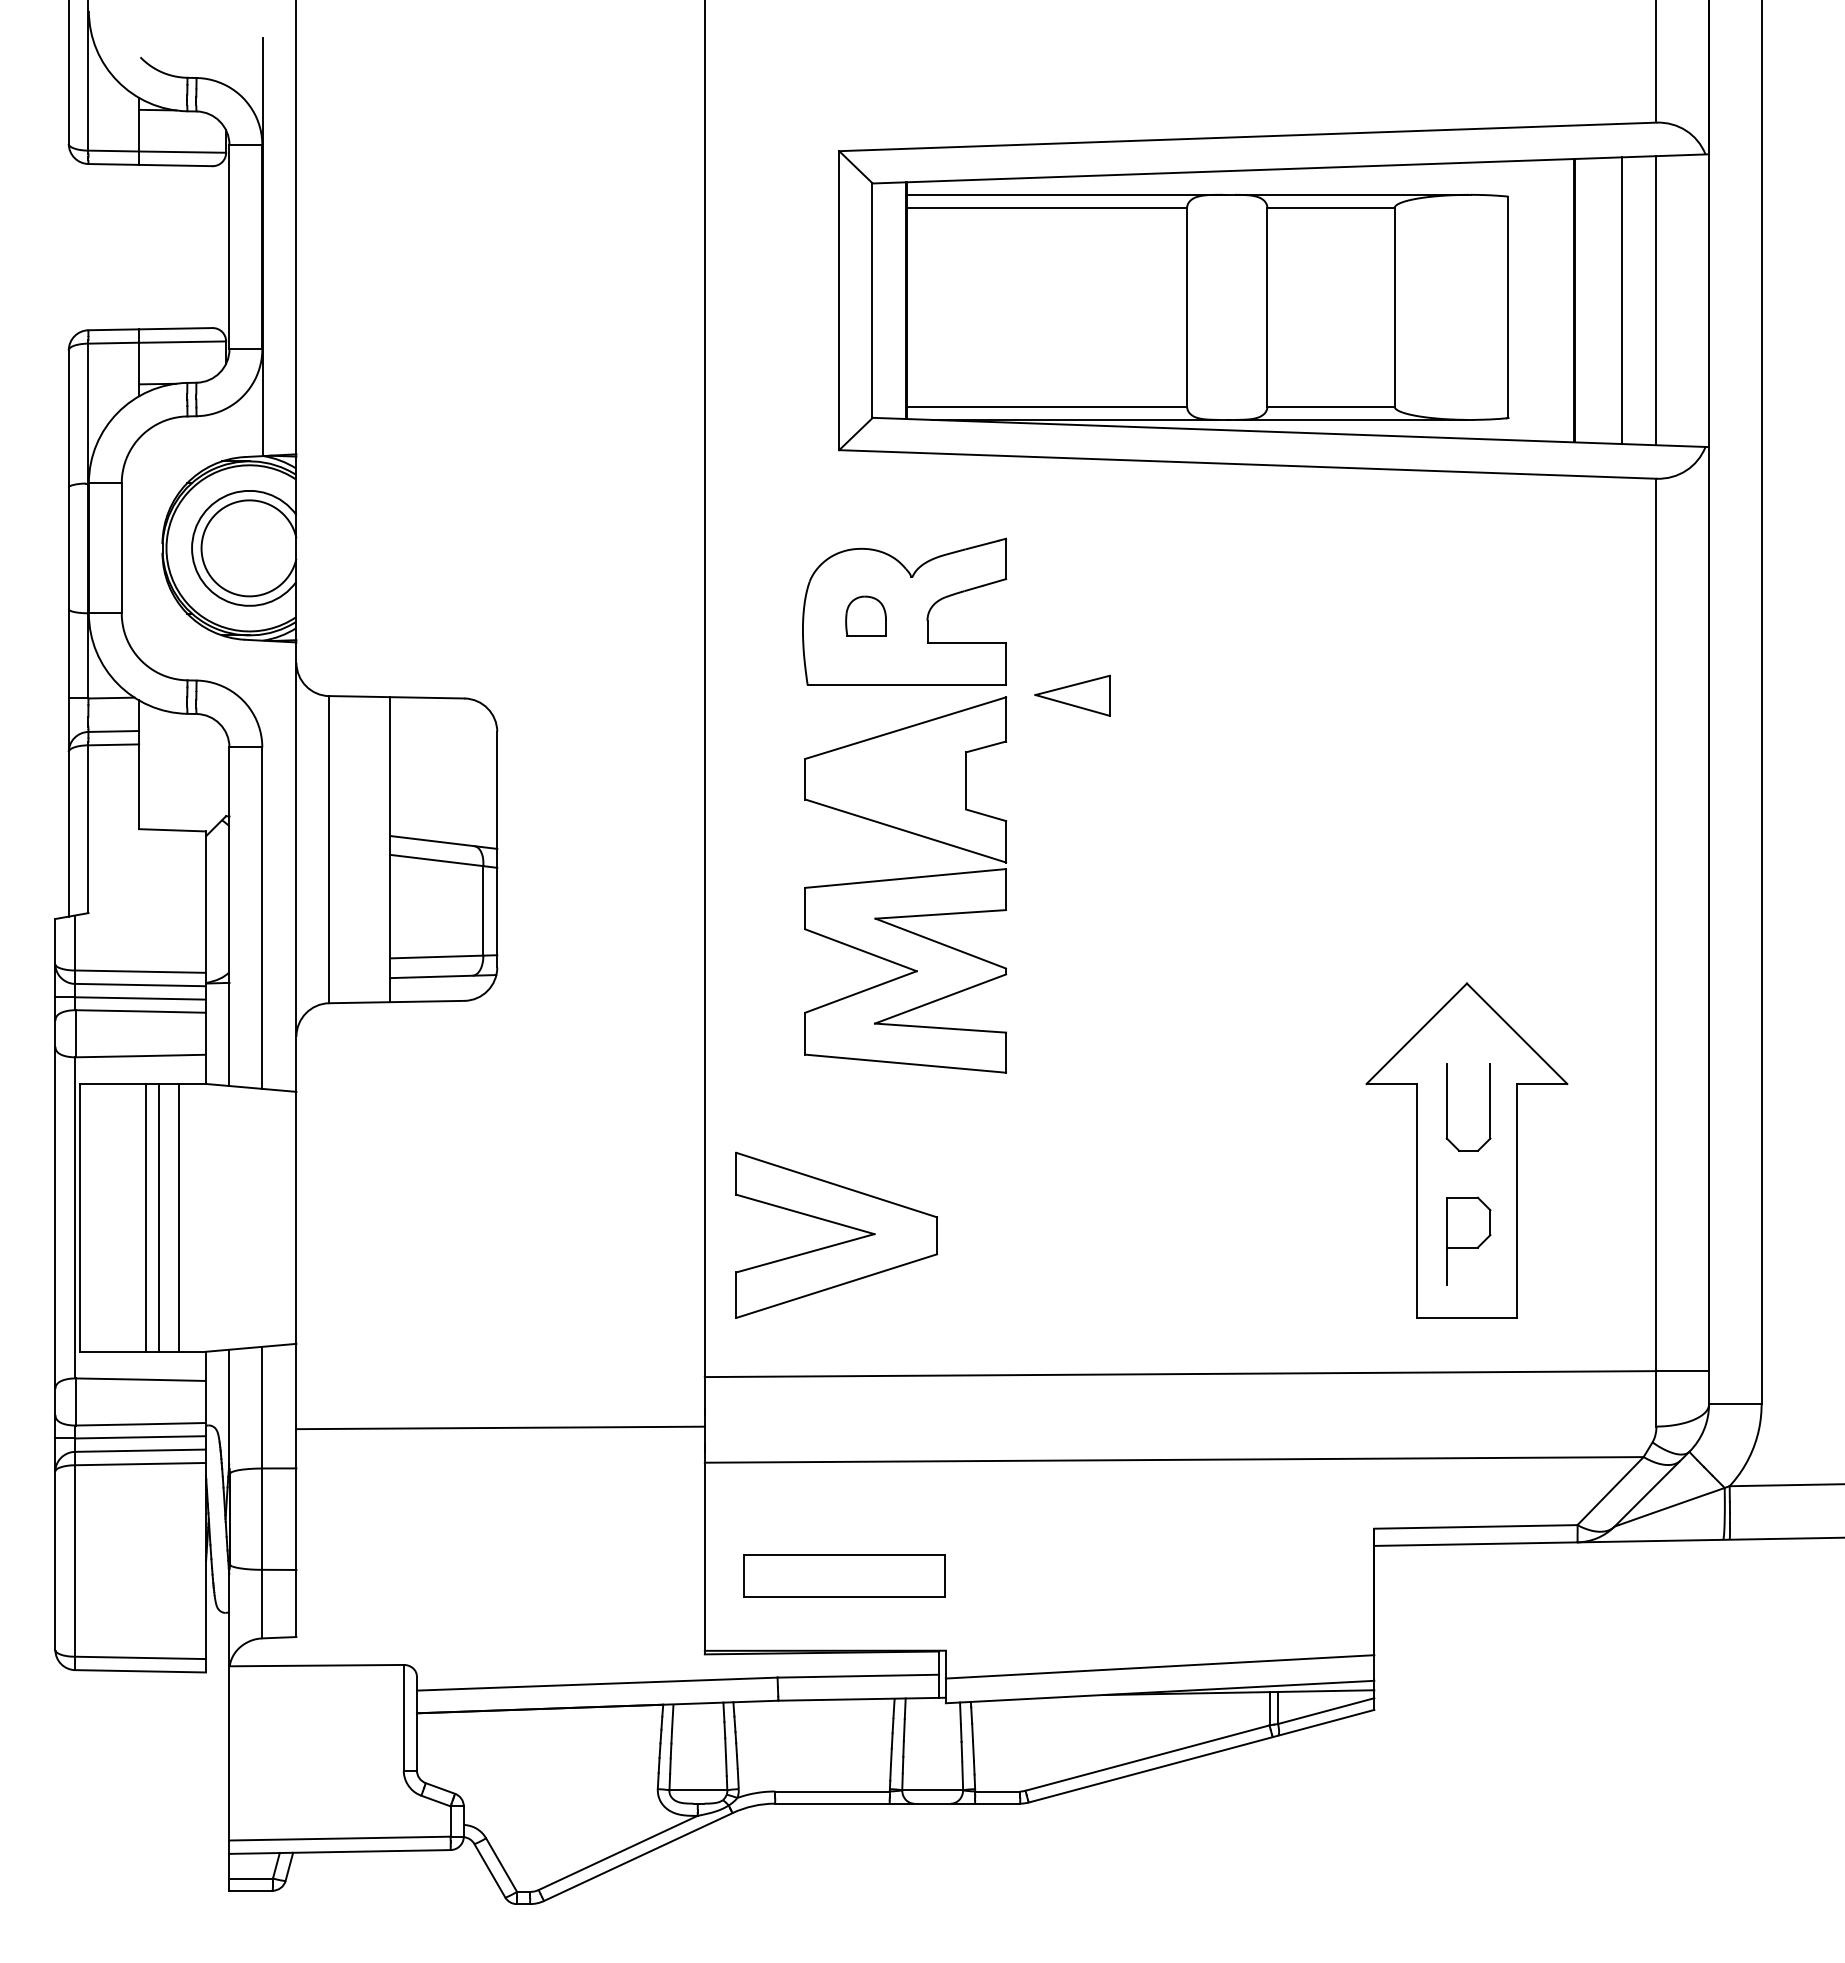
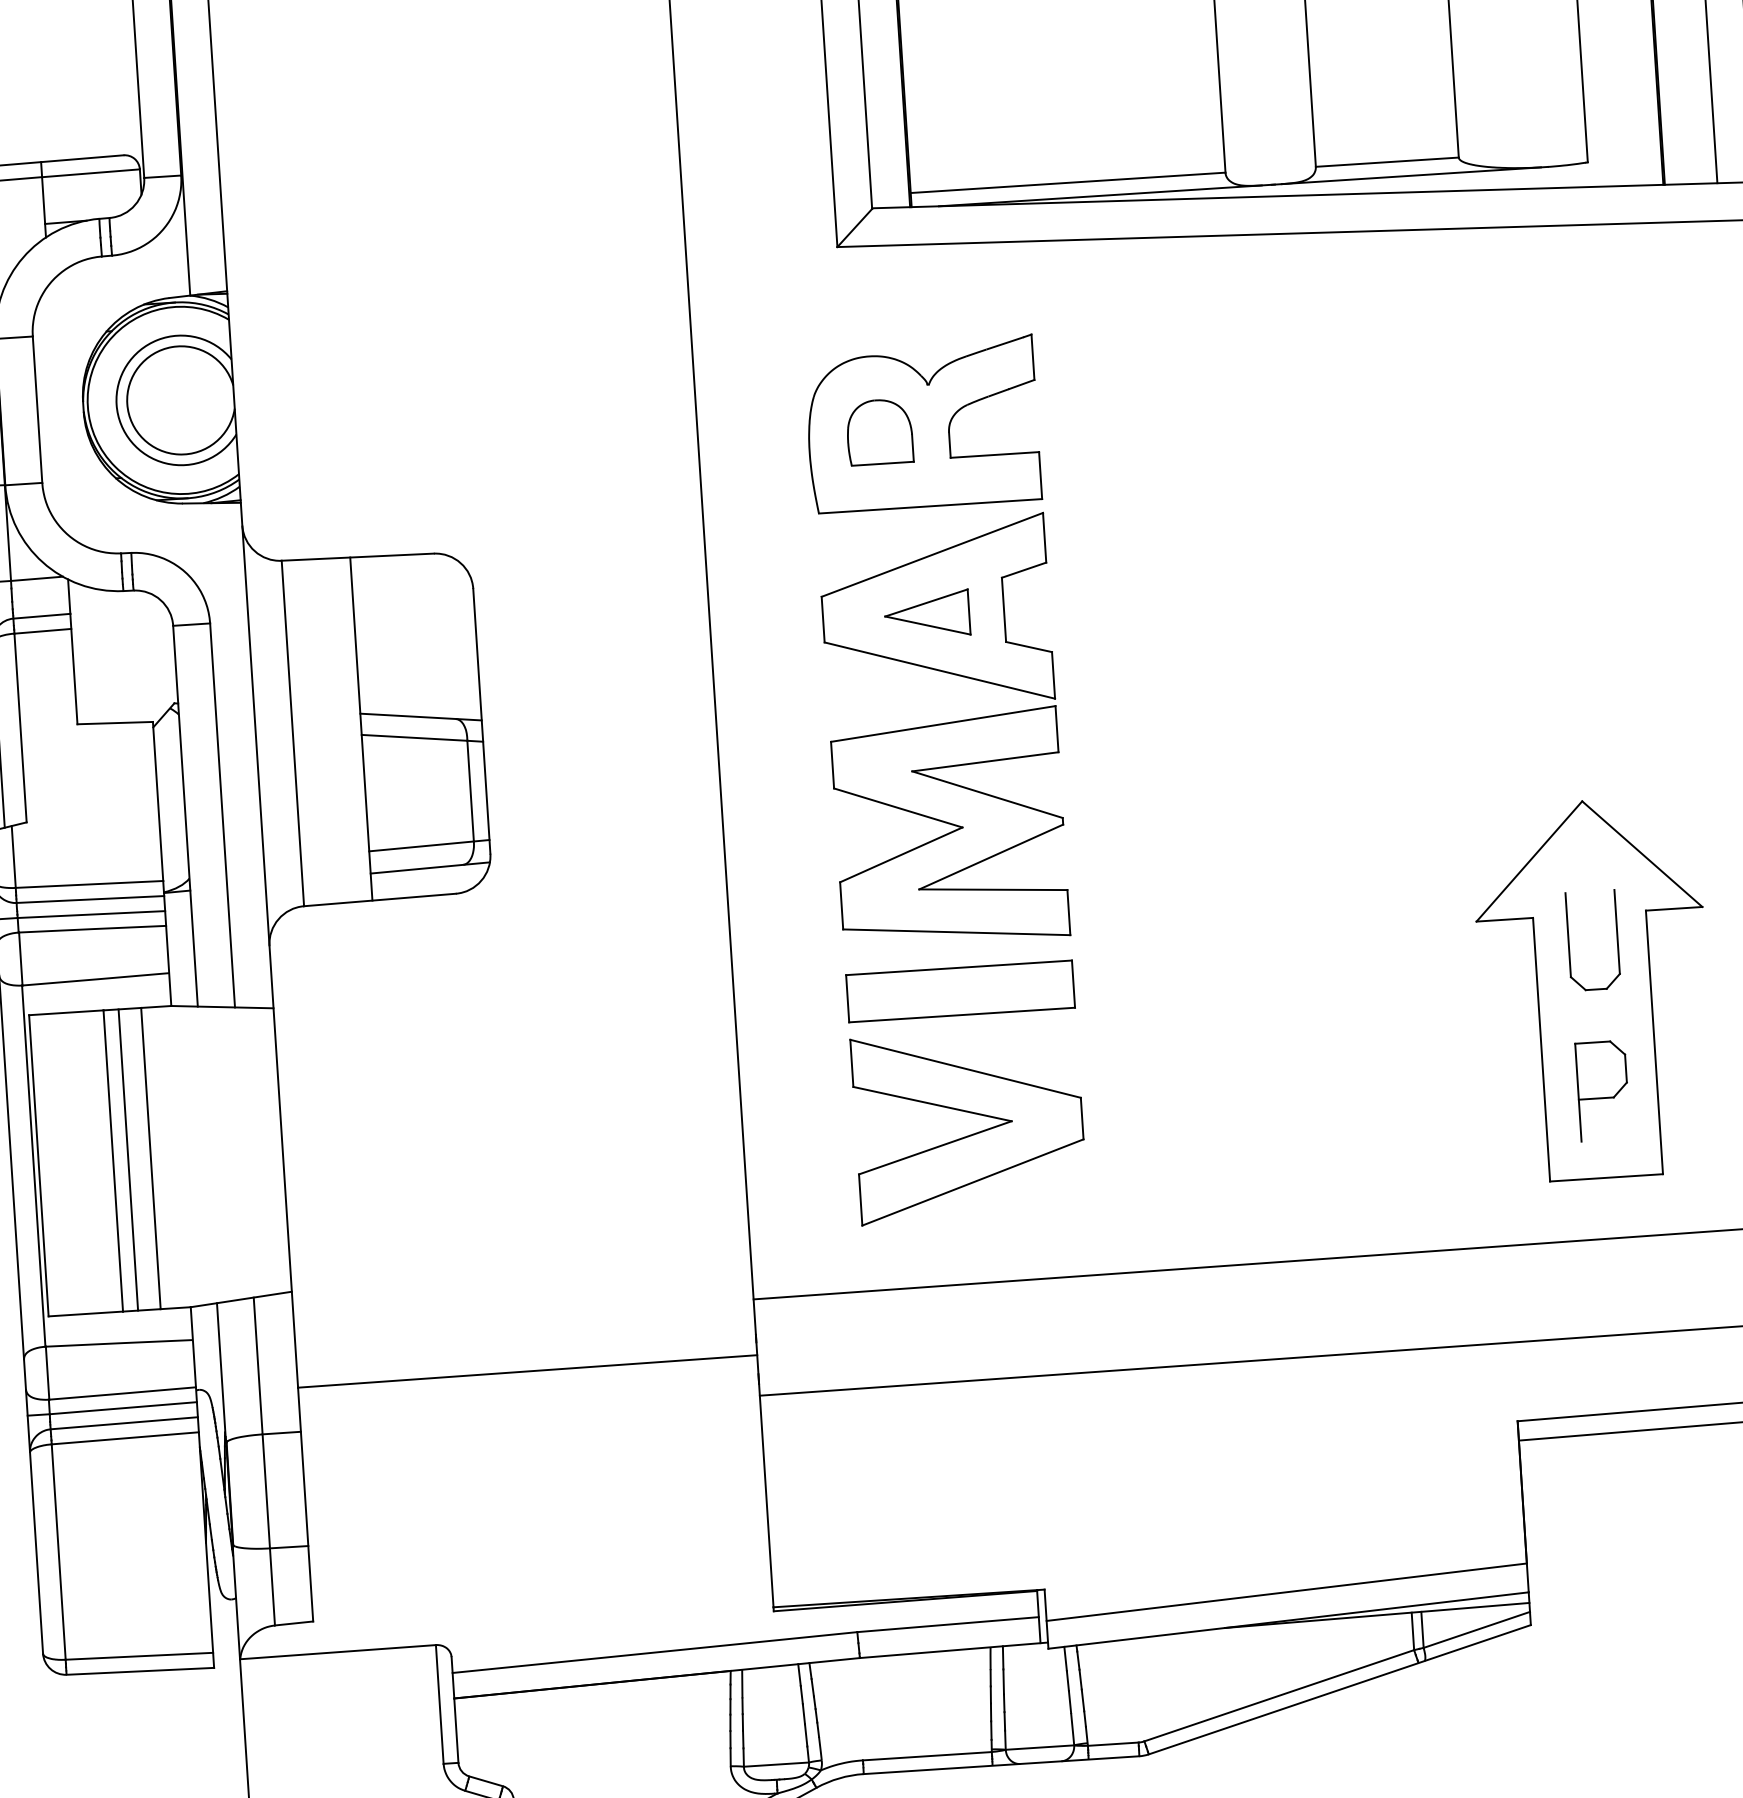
part: (865, 616) -> (879, 432), size x1.43
part: (1072, 695) -> (926, 614), moved
part: (839, 1242) -> (972, 1133), moved
part: (844, 1575) -> (960, 990), moved

